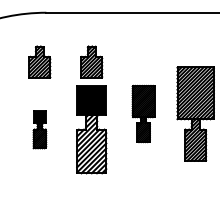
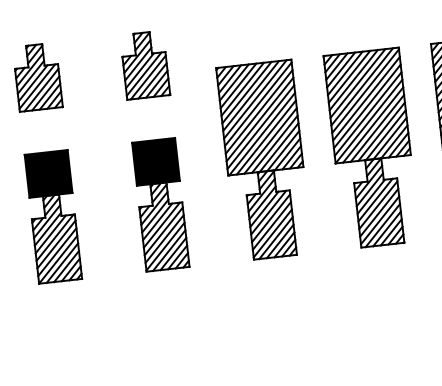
part: (143, 113) -> (263, 159), size x1.67
part: (39, 129) -> (52, 216), size x1.67
part: (91, 129) -> (160, 204), size x0.71

